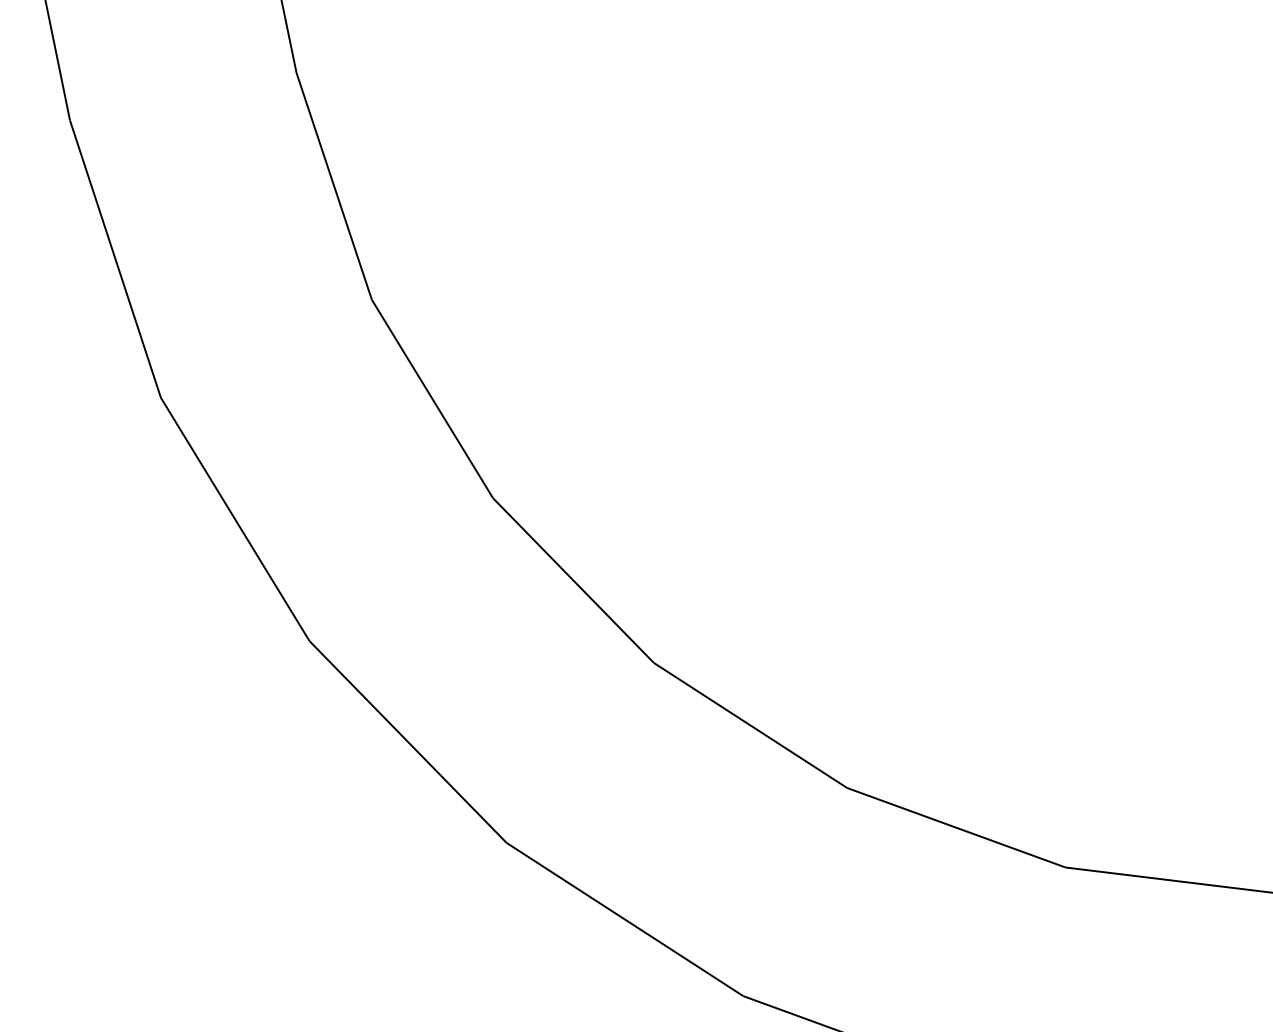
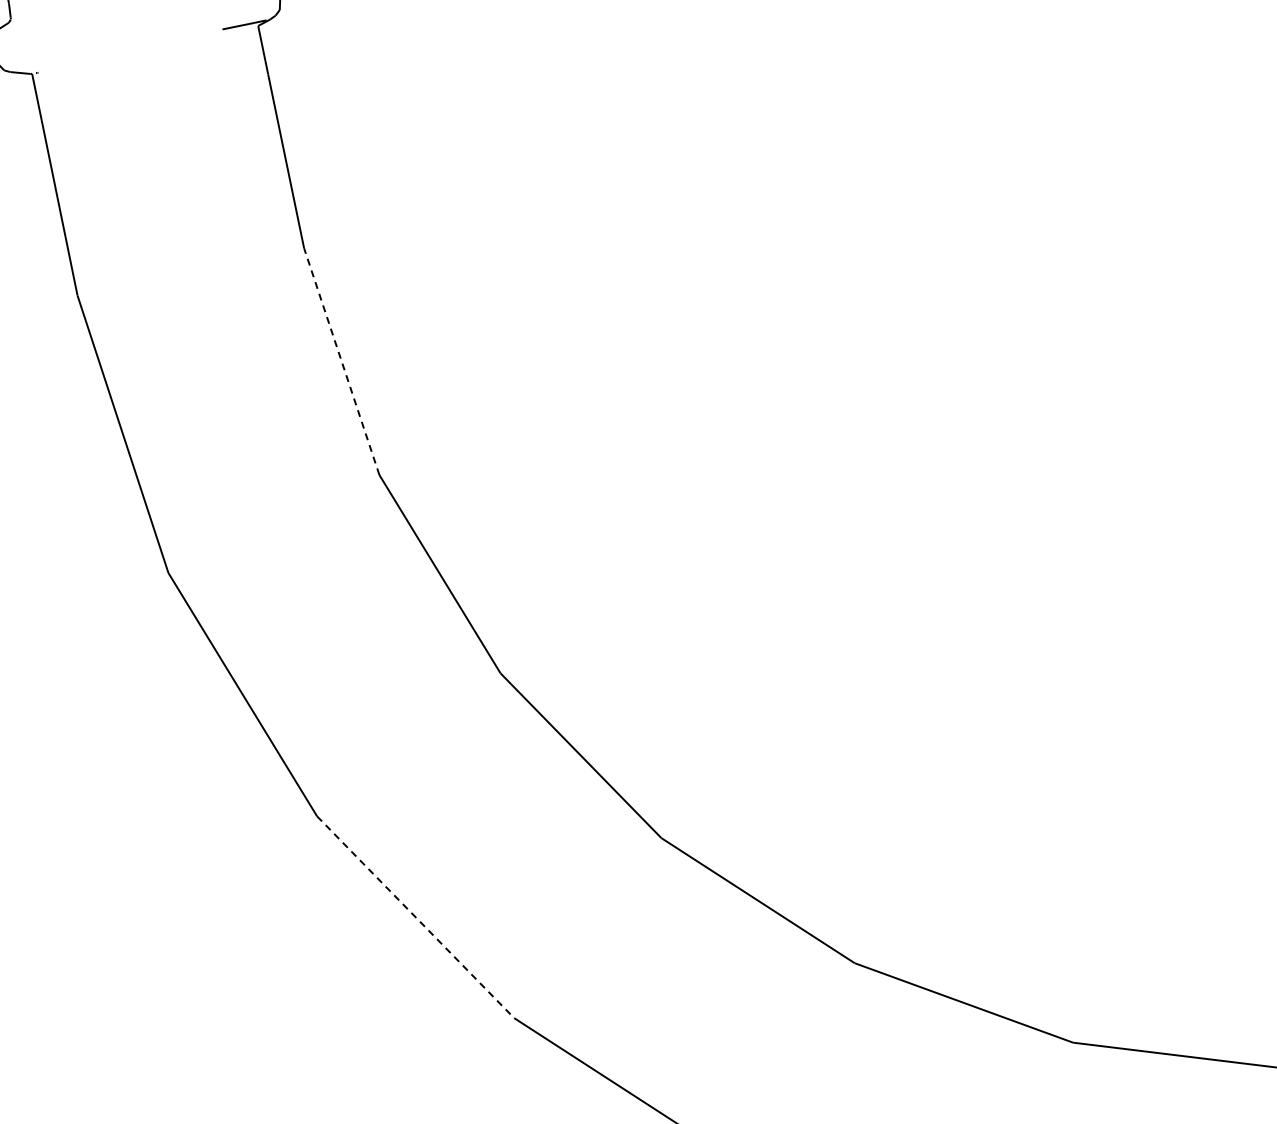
line: (333, 186) -> (341, 361), solid -> dashed
line: (407, 742) -> (415, 917), solid -> dashed

